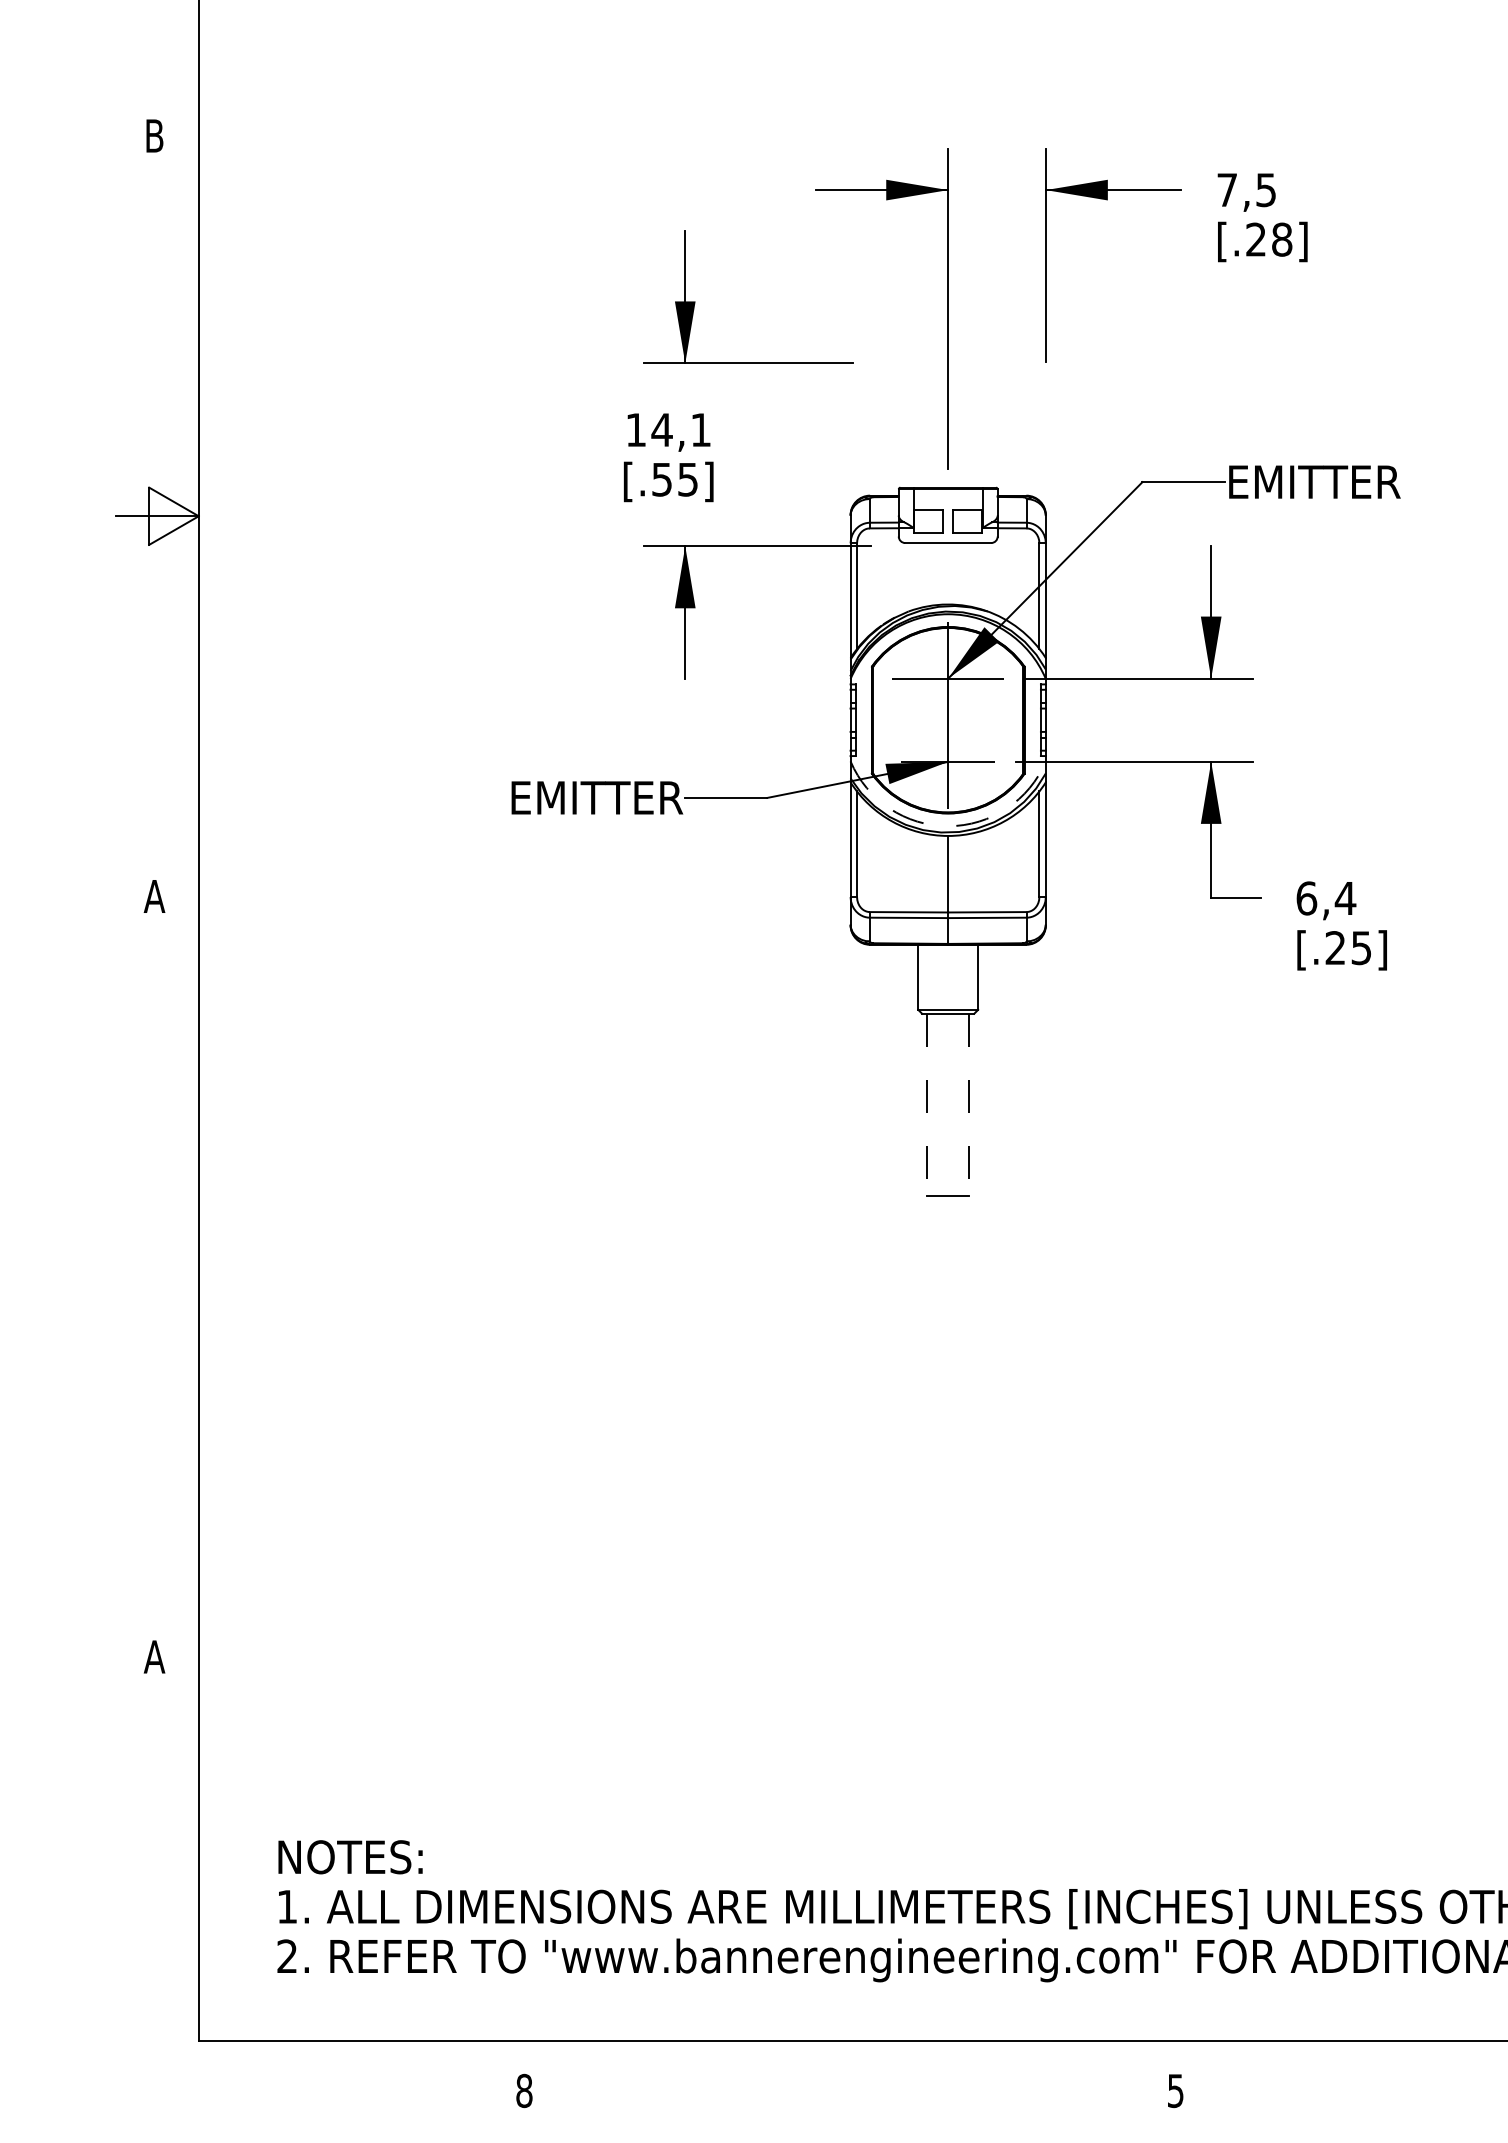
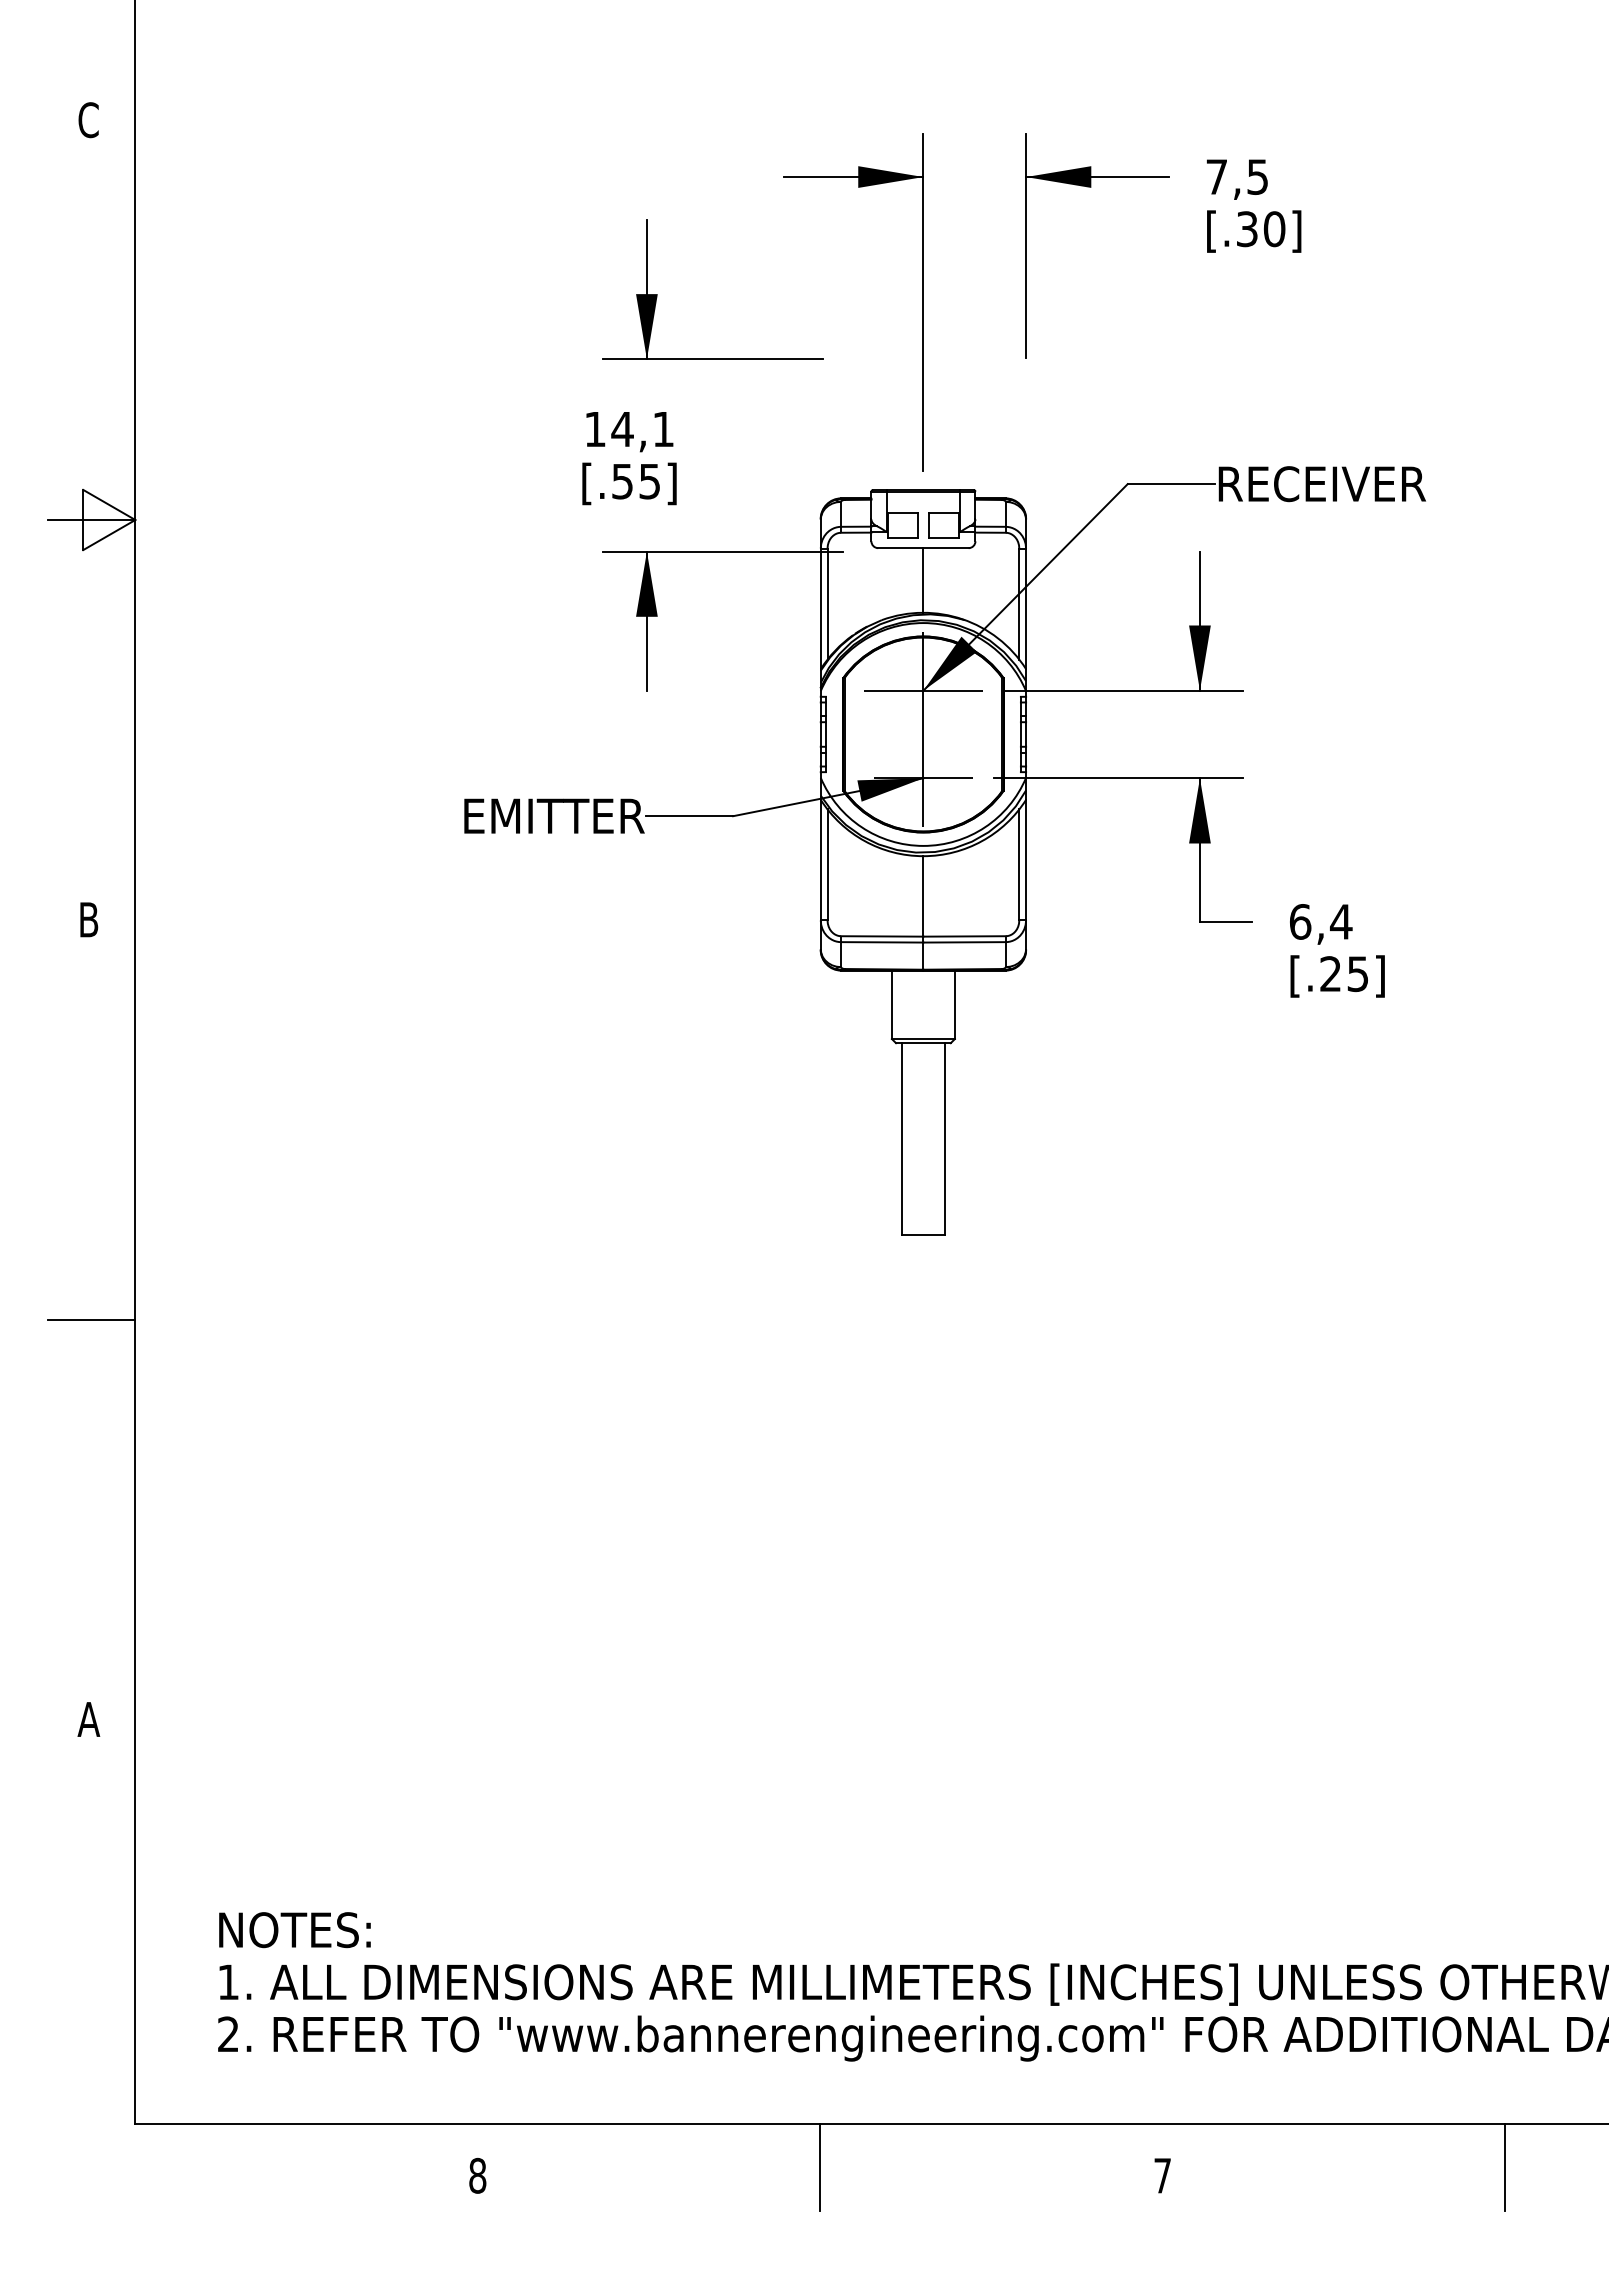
text: (154, 136) -> (88, 120), B -> C
text: (1268, 239) -> (1260, 229), [.28] -> [.30]
text: (1329, 482) -> (1324, 484), EMITTER -> RECEIVER
line: (948, 573) -> (923, 580), added
arc: (948, 825) -> (923, 845), dashed -> solid
text: (154, 896) -> (88, 919), A -> B
line: (927, 1104) -> (901, 1138), dashed -> solid
line: (969, 1104) -> (945, 1138), dashed -> solid
line: (157, 1276) -> (91, 1319), added
line: (850, 2082) -> (820, 2166), added
line: (1501, 2082) -> (1505, 2166), added
text: (1175, 2090) -> (1162, 2175), 5 -> 7

